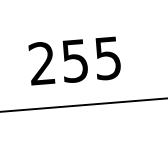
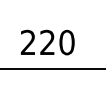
text: (91, 59) -> (57, 42), 255 -> 220

